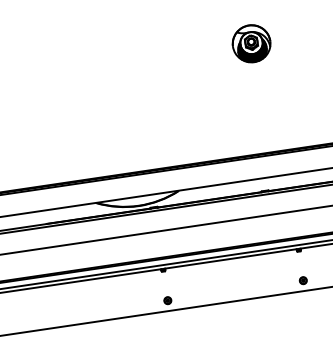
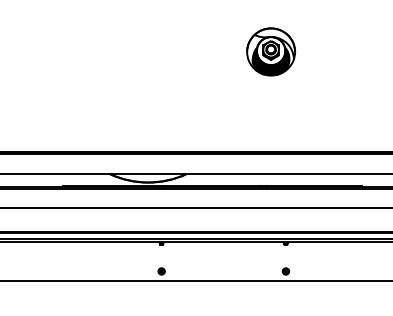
part: (251, 43) -> (270, 51), size x1.4

